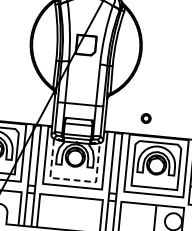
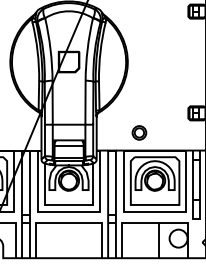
part: (146, 118) -> (139, 132), size x1.43
line: (73, 179) -> (69, 204), dashed -> solid

